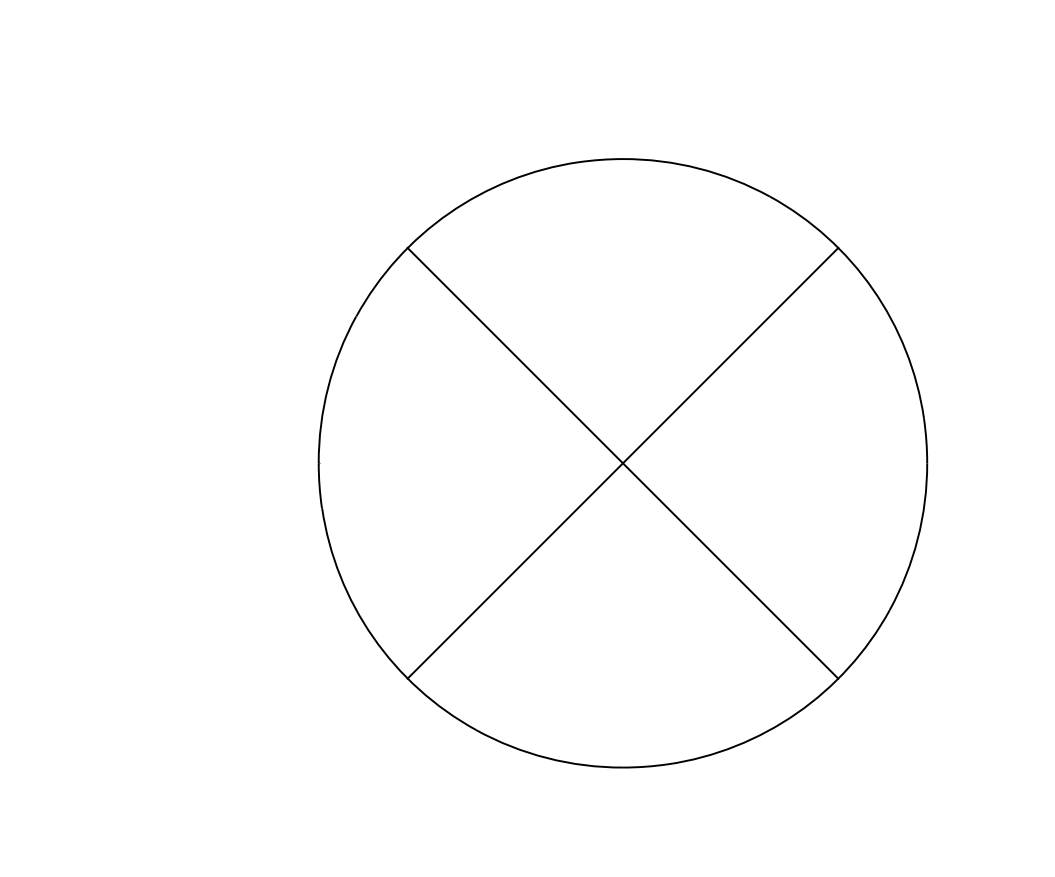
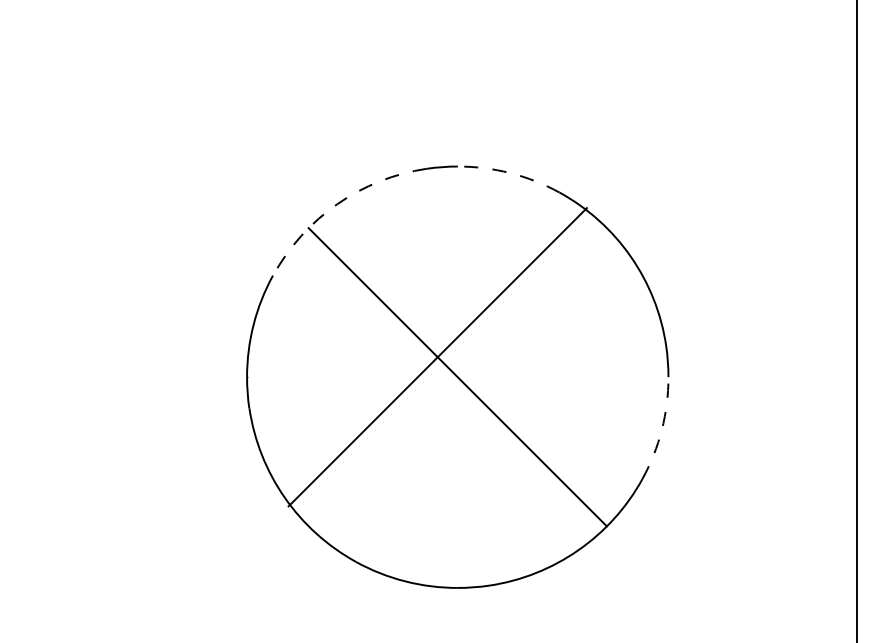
arc: (699, 169) -> (510, 173), solid -> dashed
arc: (449, 213) -> (337, 204), solid -> dashed
line: (622, 463) -> (437, 357), moved
arc: (917, 538) -> (661, 429), solid -> dashed

